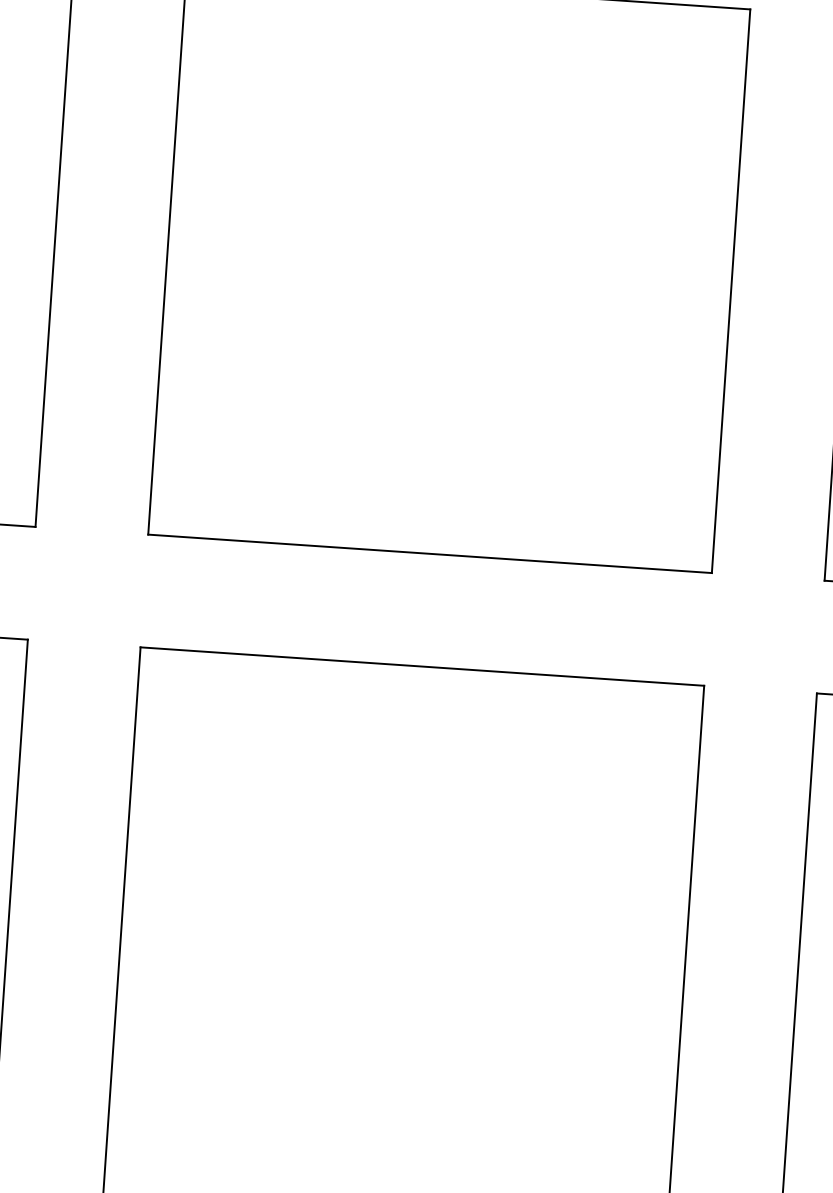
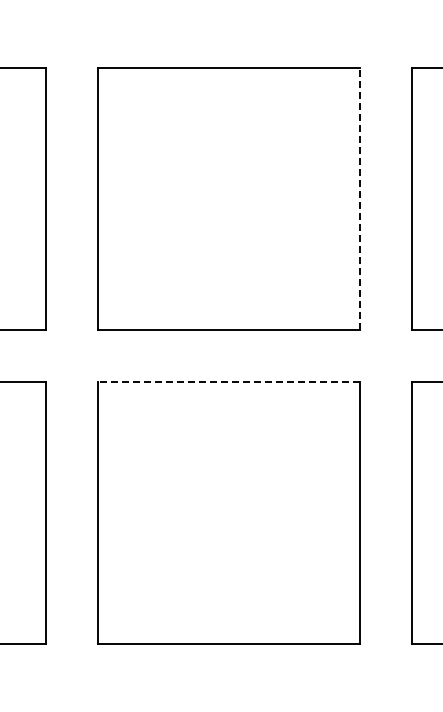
line: (732, 290) -> (360, 198), solid -> dashed
line: (423, 667) -> (229, 382), solid -> dashed

